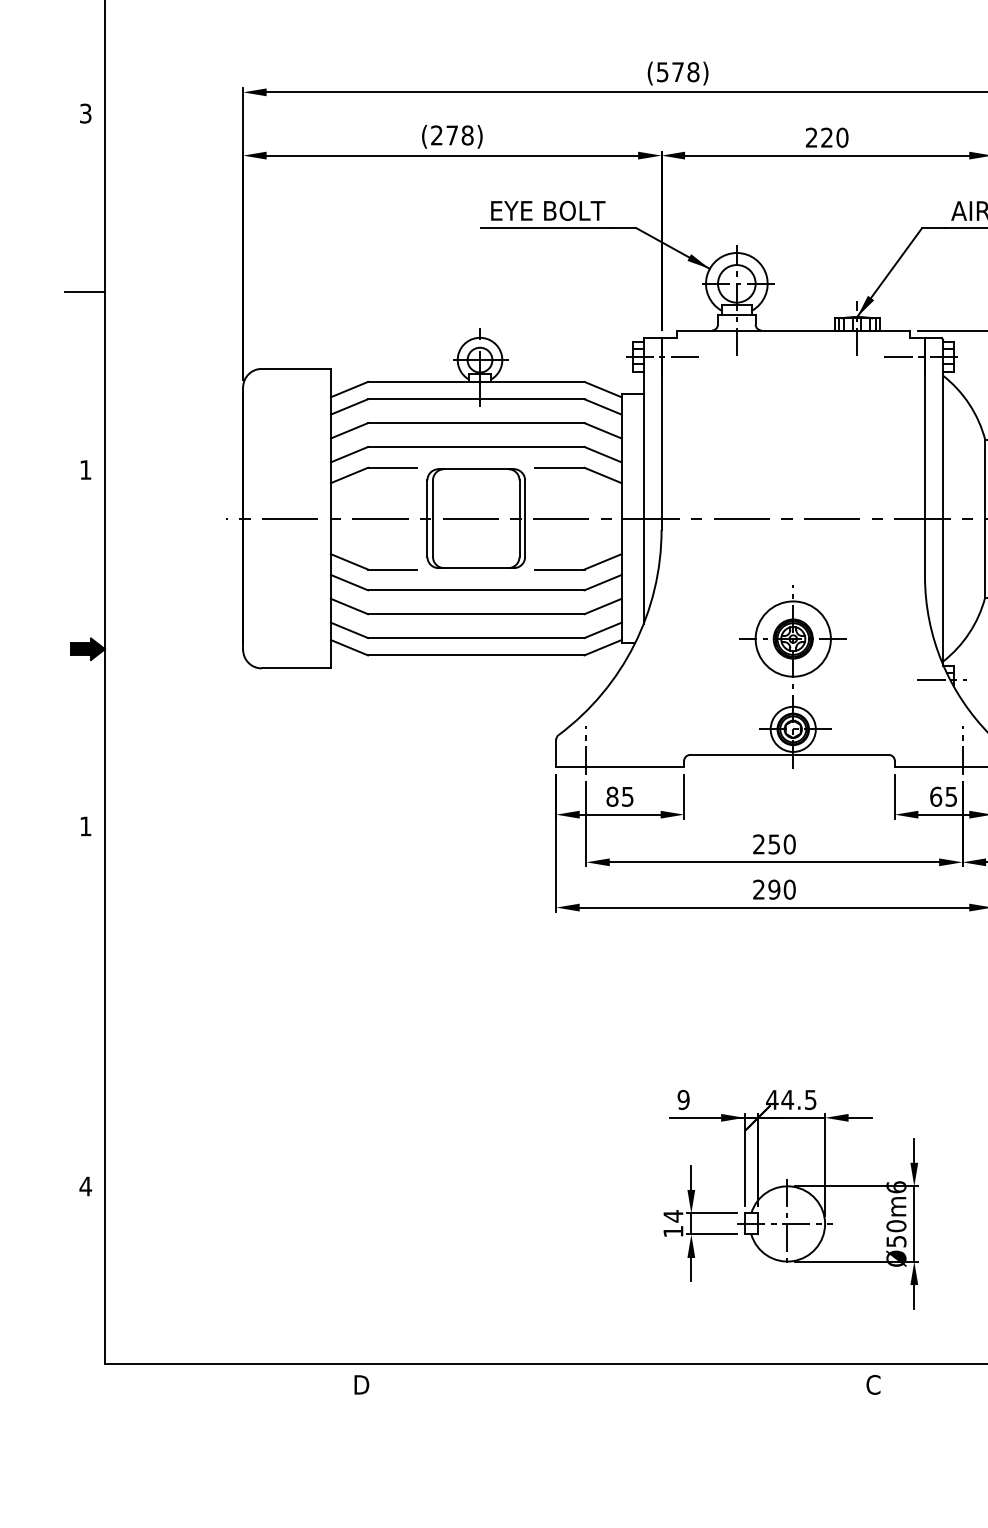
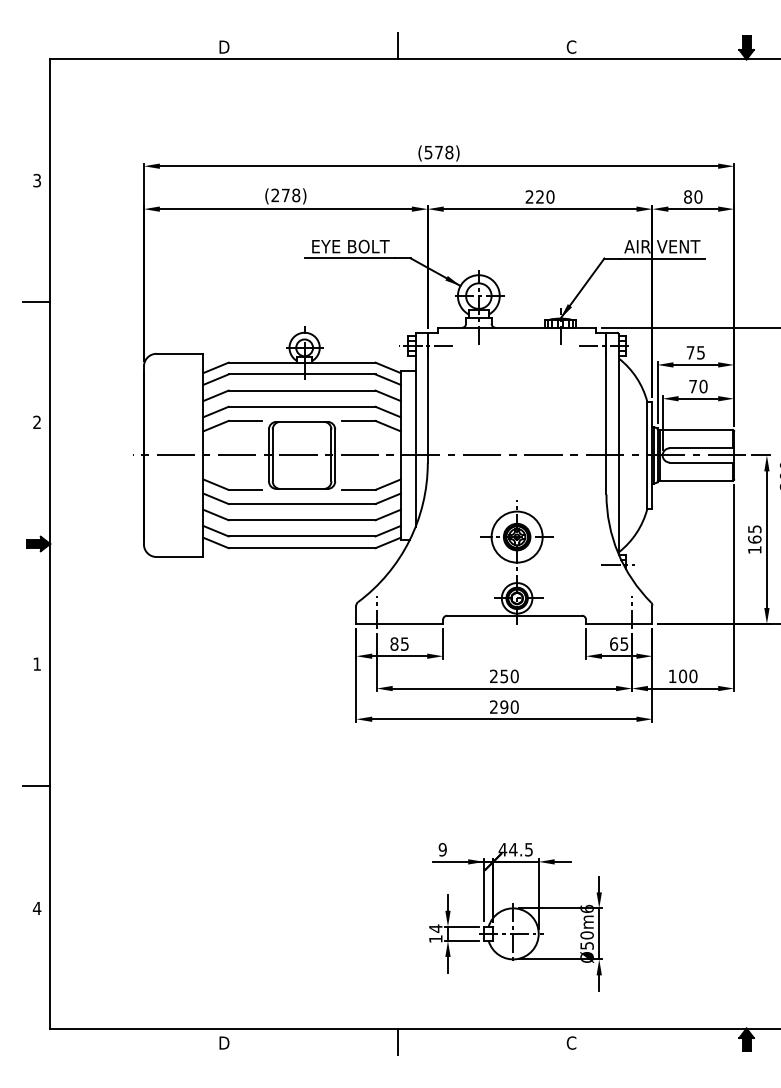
text: (84, 468) -> (36, 421), 1 -> 2
line: (84, 1006) -> (36, 786), added
line: (618, 1382) -> (398, 1041), added

